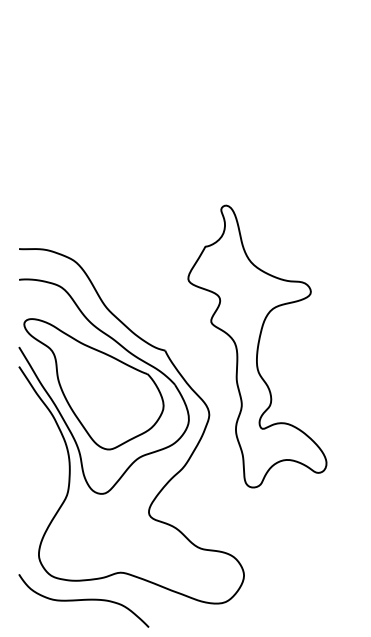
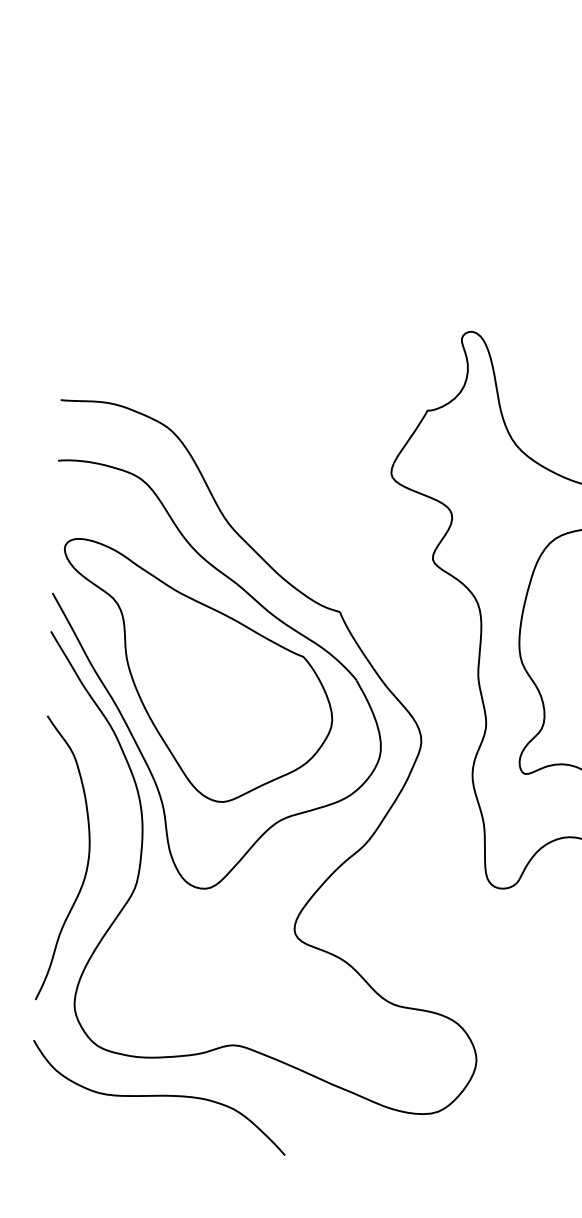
curve: (41, 483) -> (85, 863), added

